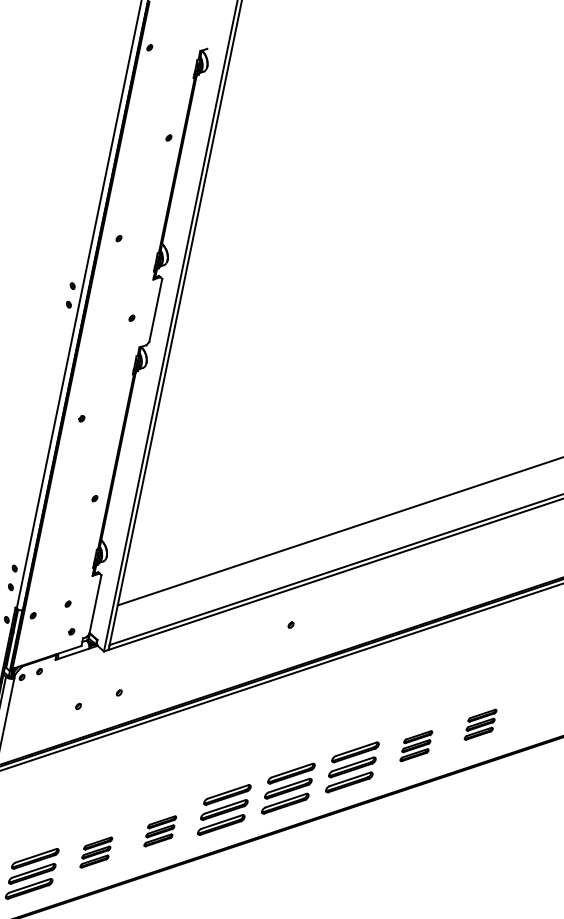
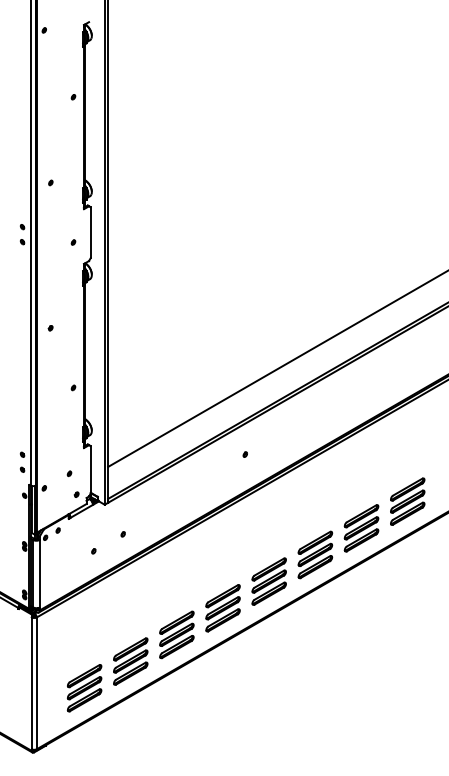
part: (480, 724) -> (407, 501), size x1.67
part: (416, 746) -> (361, 528), size x1.67
part: (159, 830) -> (176, 634), size x1.67
part: (95, 852) -> (130, 661), size x1.67

